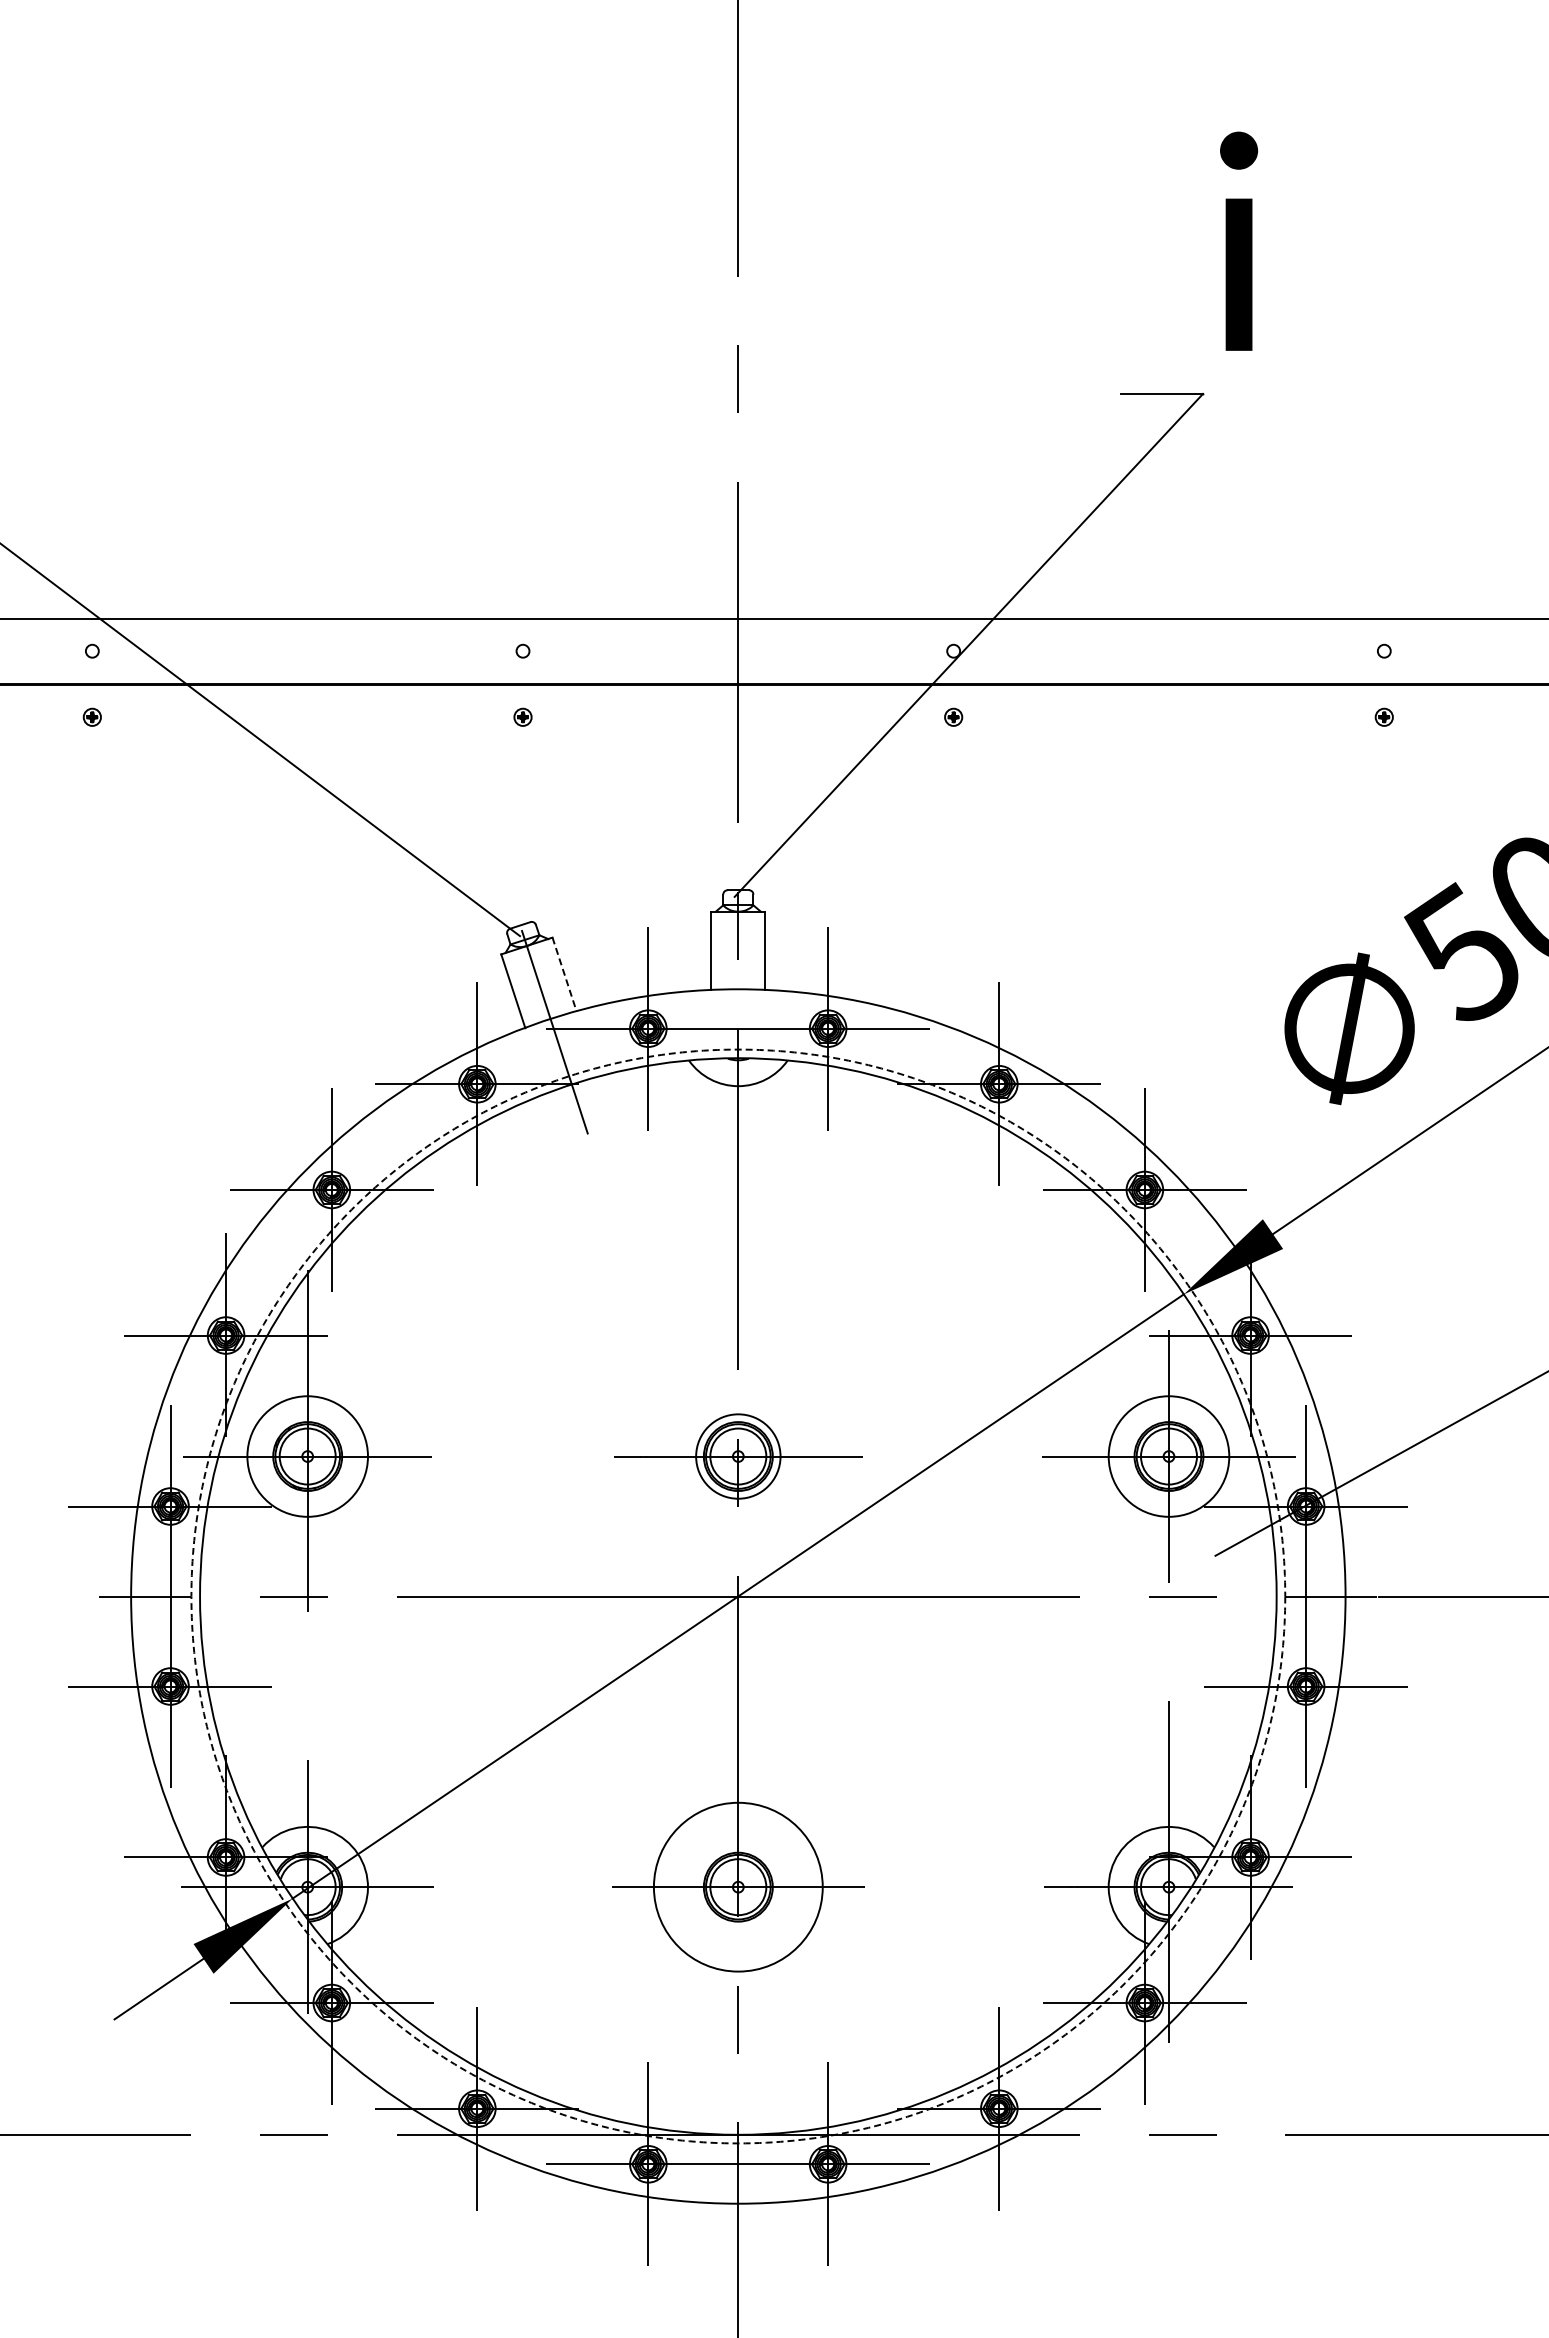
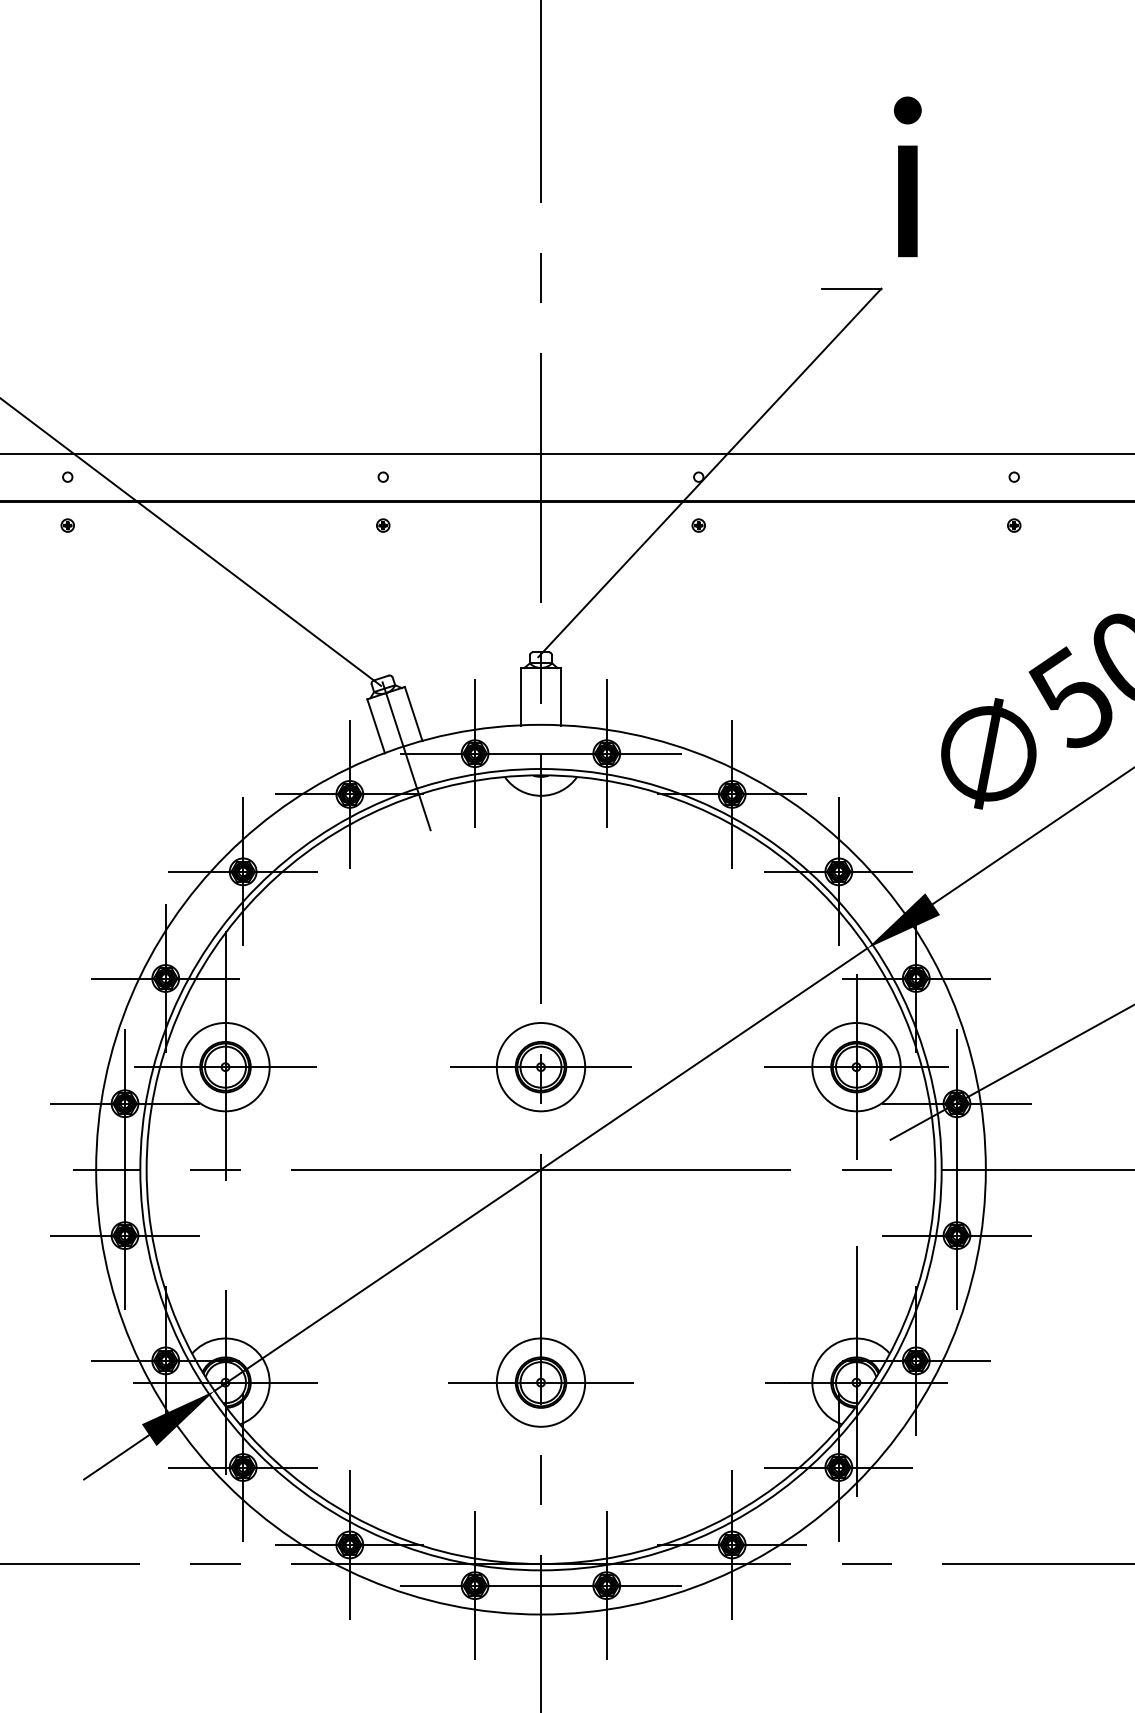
line: (564, 974) -> (413, 714), dashed -> solid
circle: (738, 1456) -> (541, 1067), size x1.43
circle: (738, 1596) -> (541, 1169), dashed -> solid
circle: (738, 1886) -> (541, 1382), size x0.71

